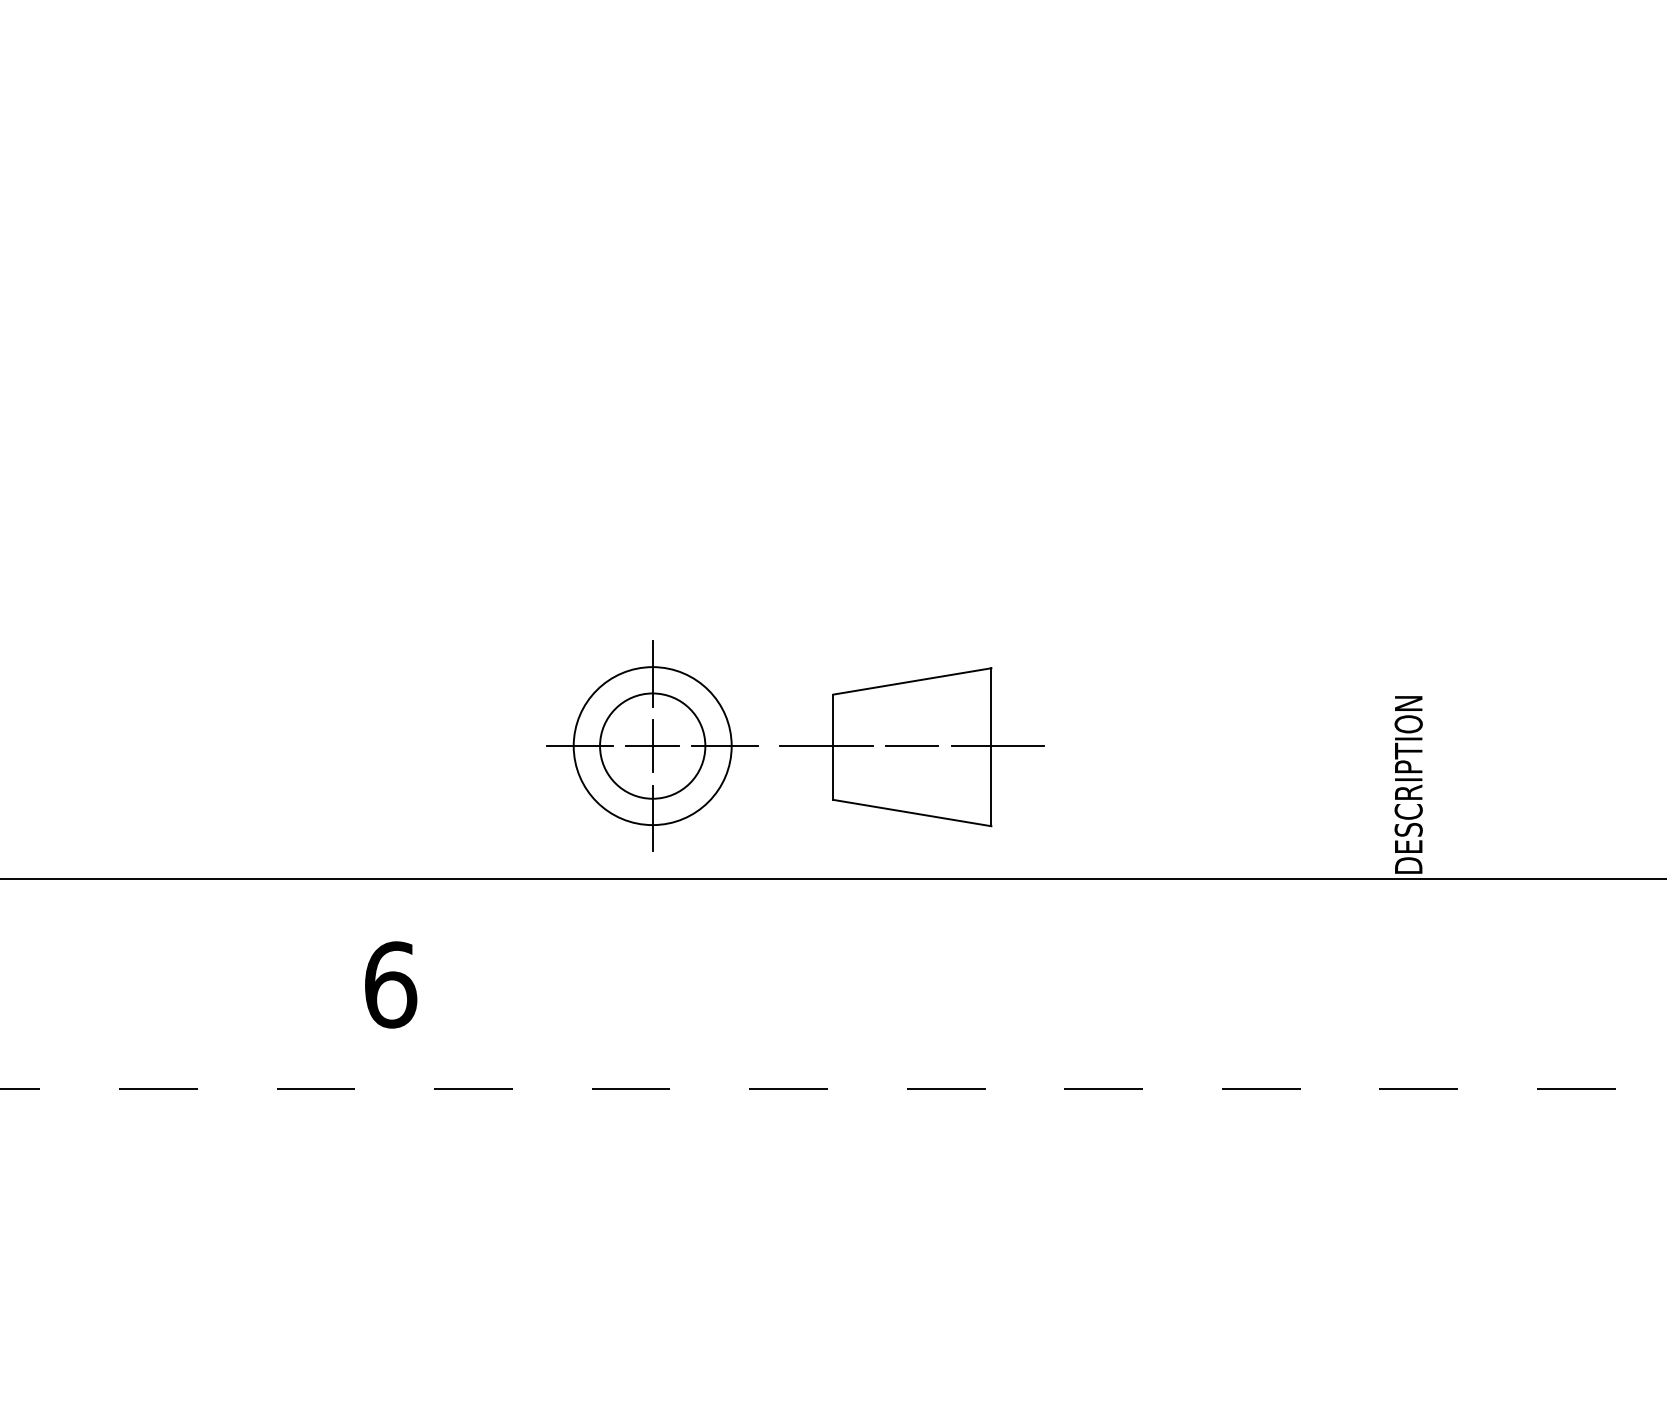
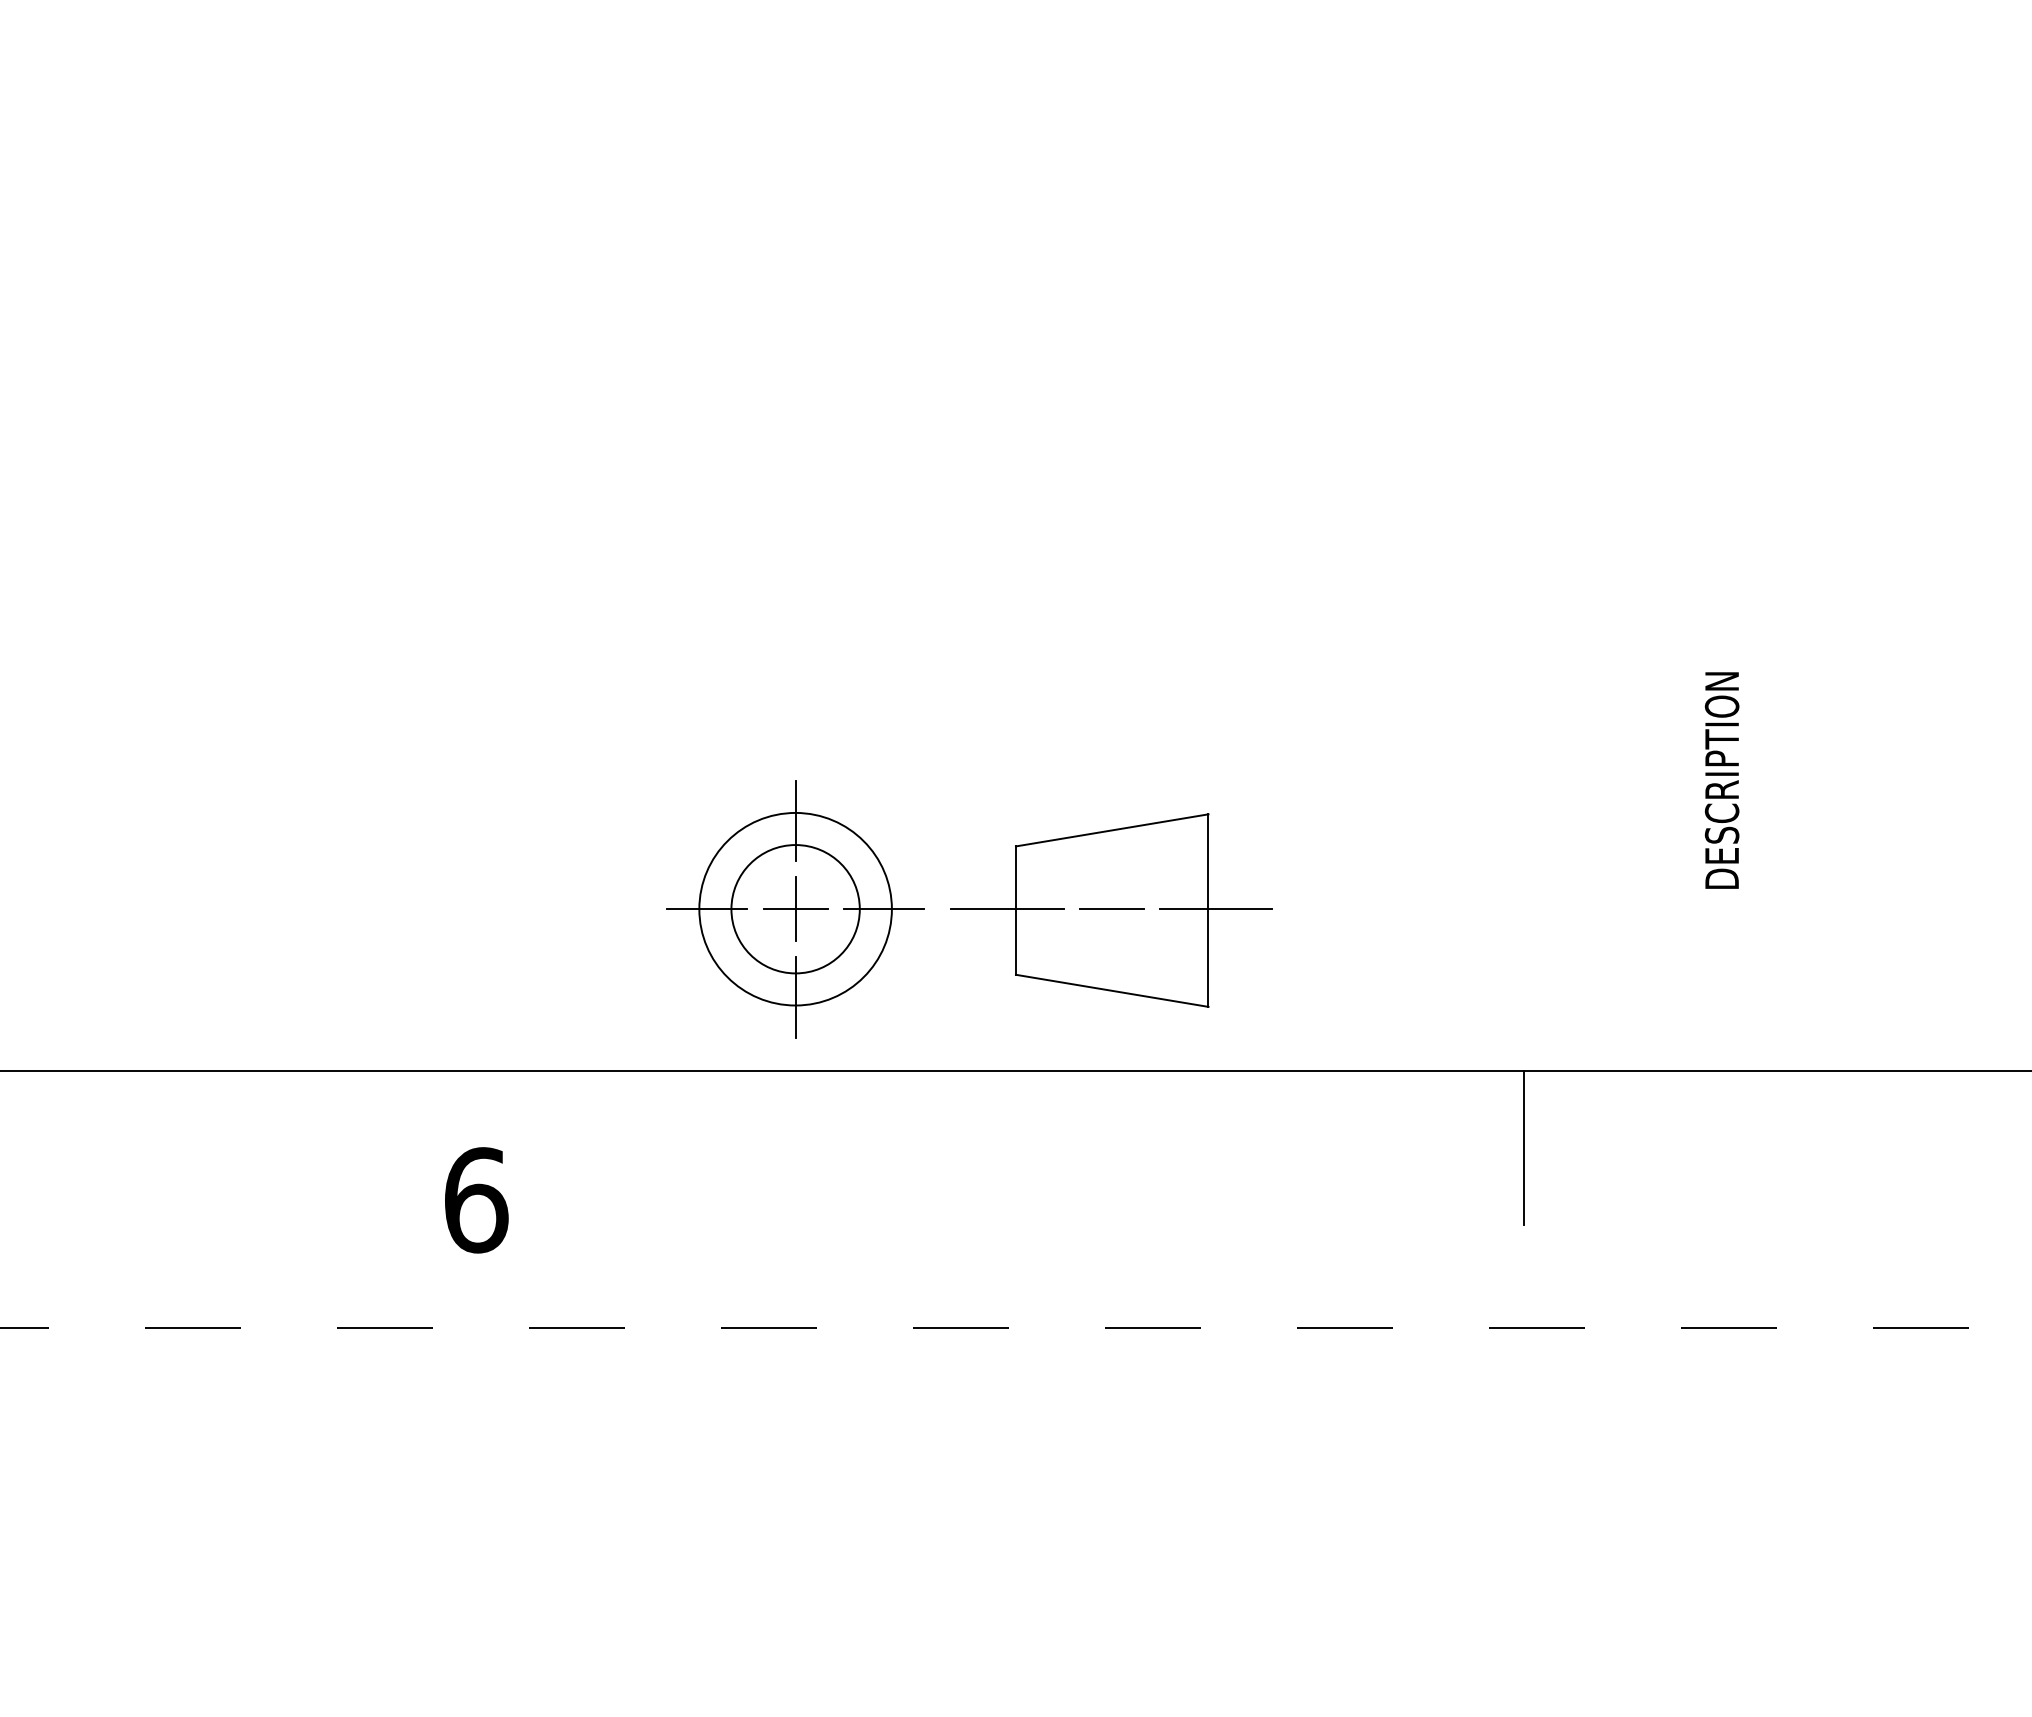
text: (1408, 784) -> (1721, 780), moved
line: (1250, 941) -> (1524, 1147), added

